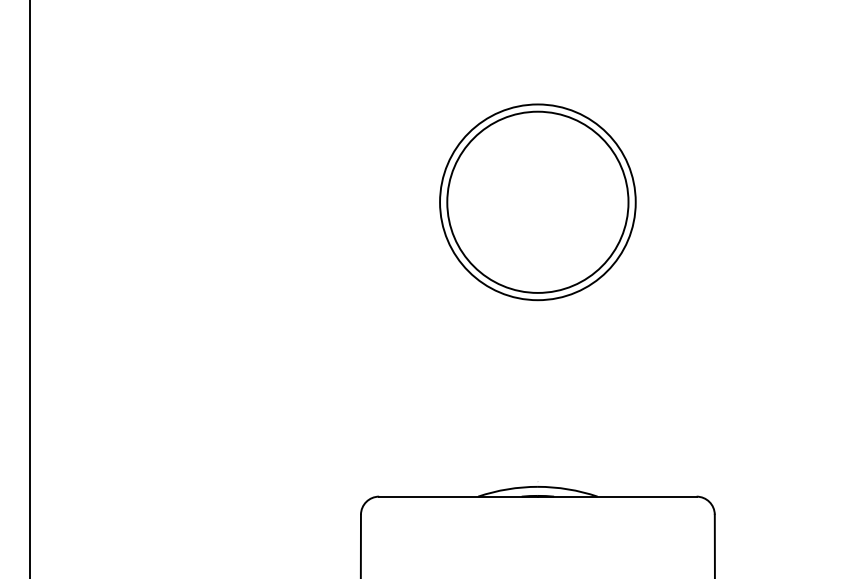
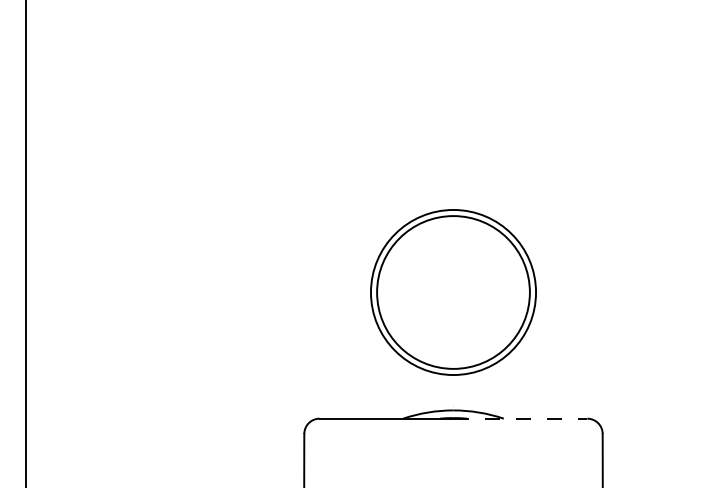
part: (537, 202) -> (453, 292), moved
line: (617, 496) -> (520, 418), solid -> dashed

